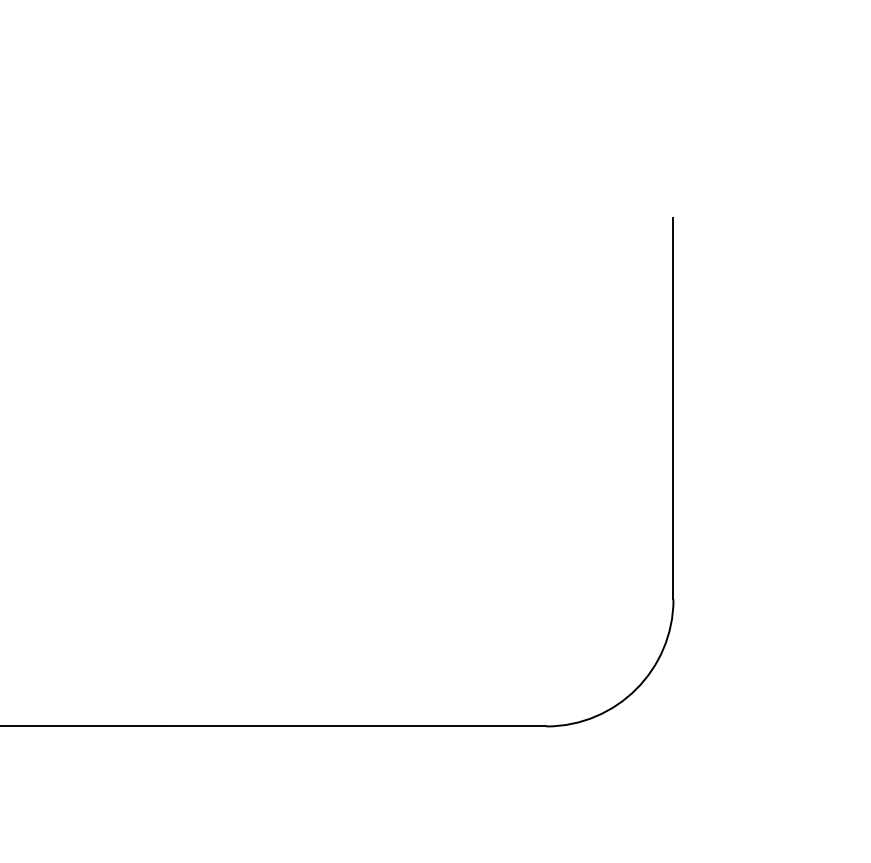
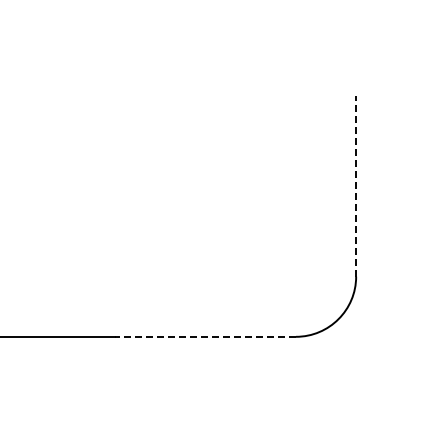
line: (674, 406) -> (356, 185), solid -> dashed
line: (355, 725) -> (205, 336), solid -> dashed

